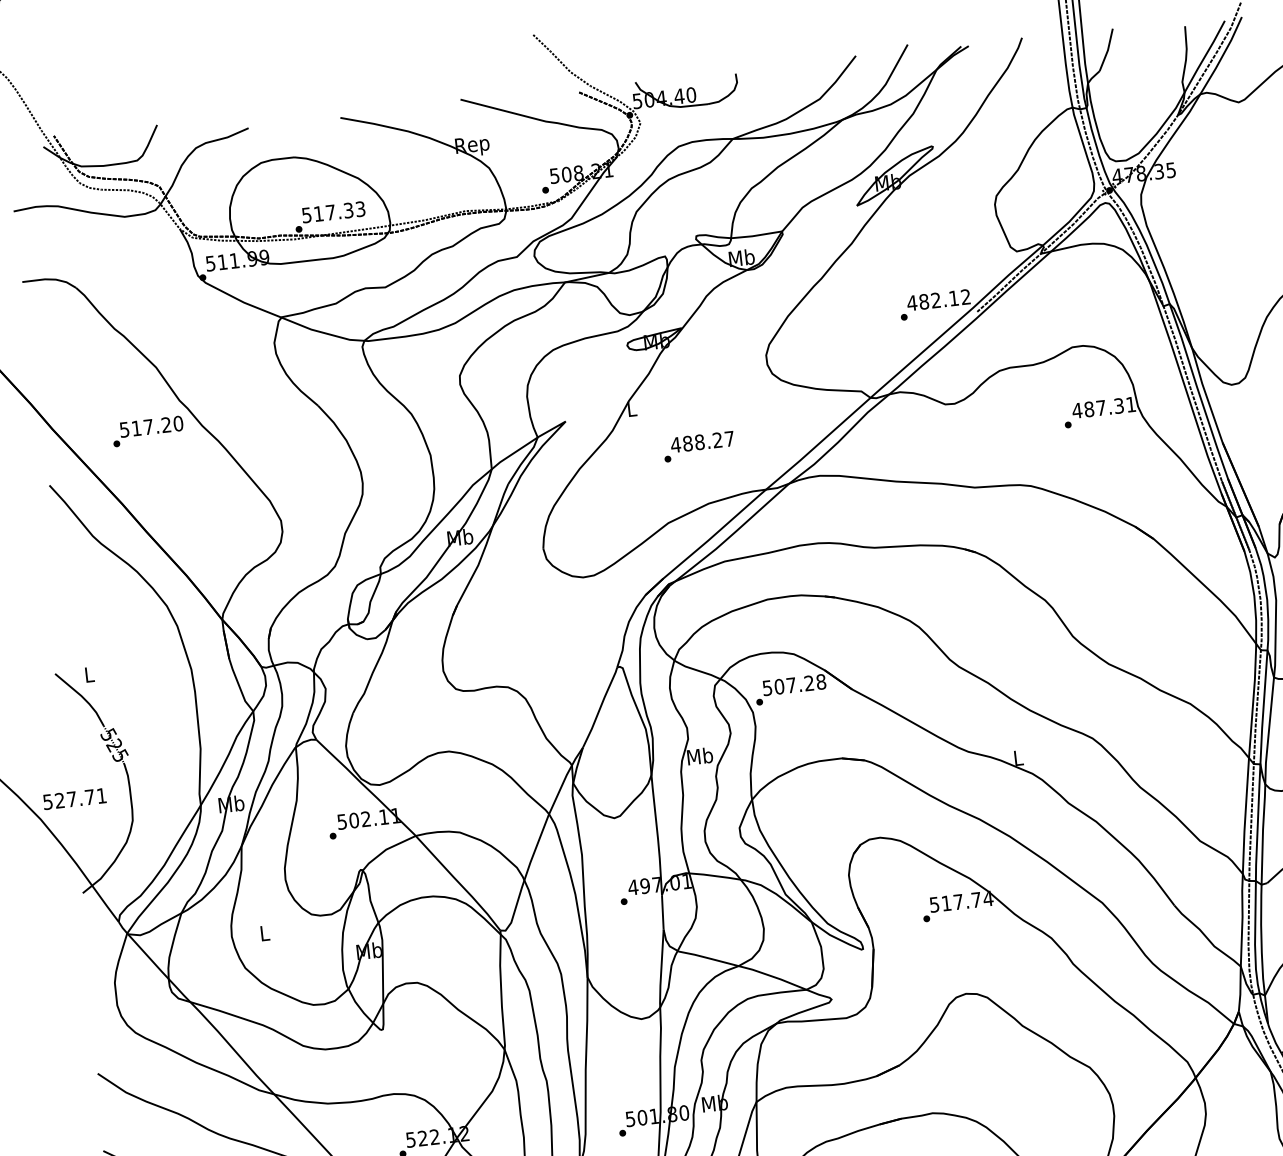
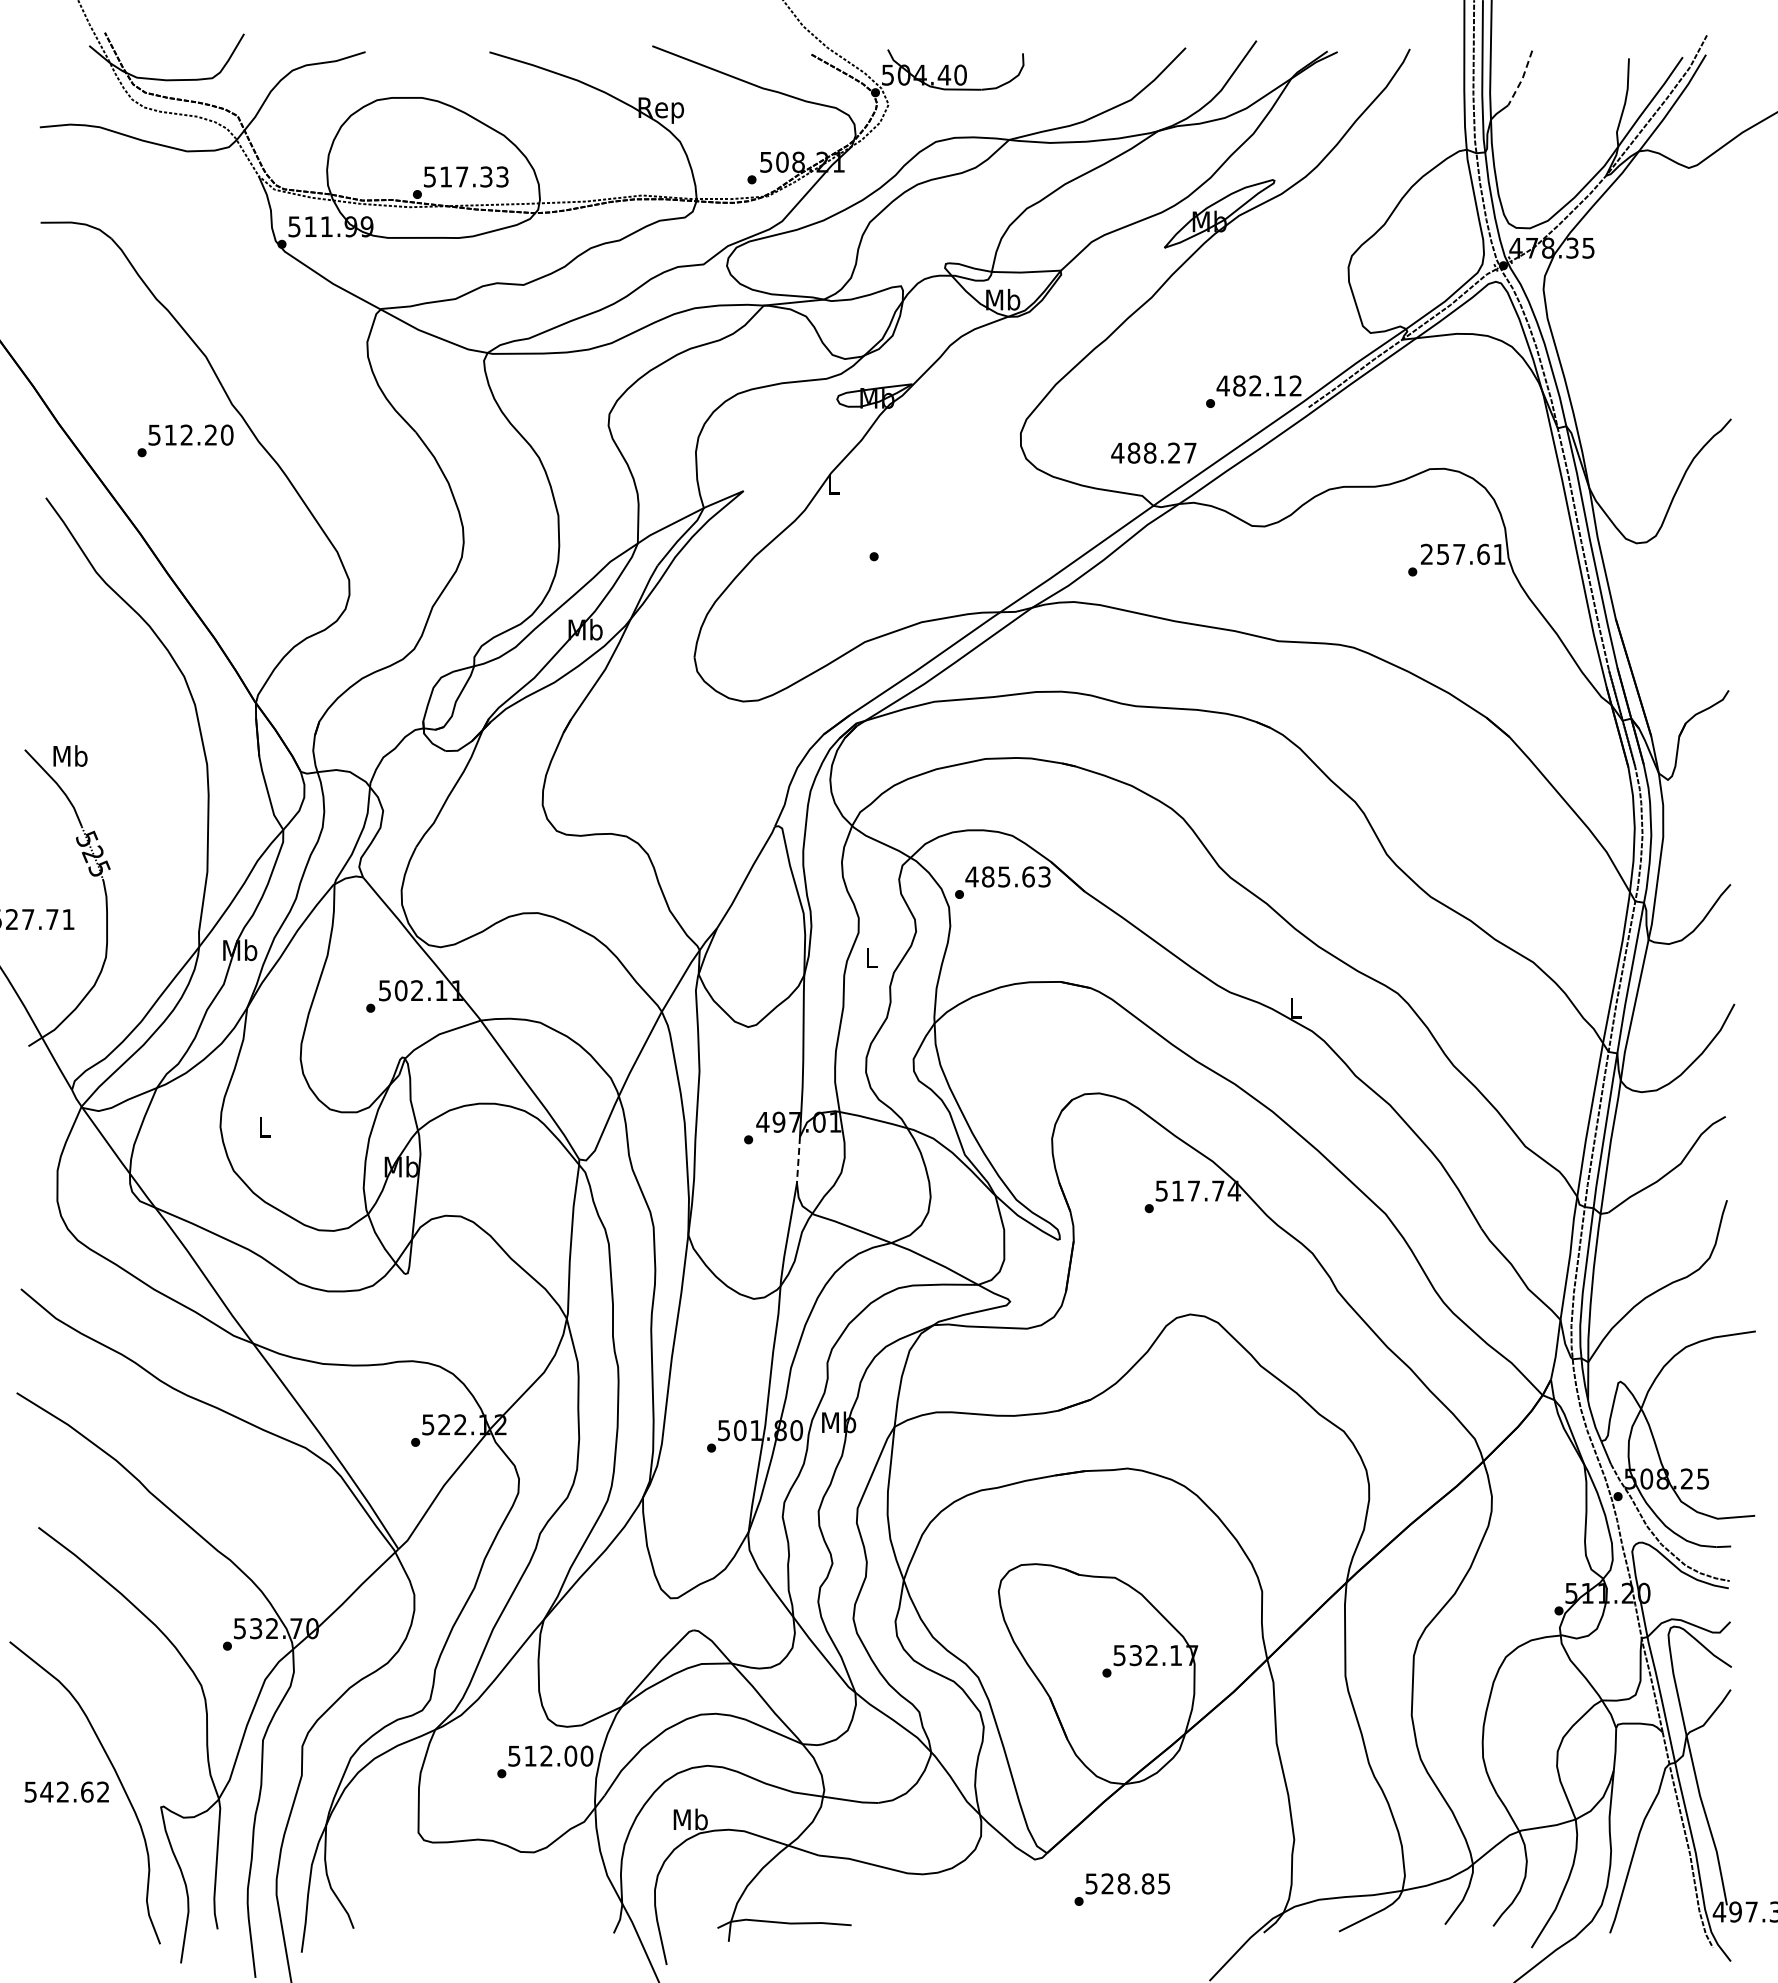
line: (1107, 50) -> (1522, 78), solid -> dashed
text: (1097, 407) -> (1454, 553), 487.31 -> 257.61
text: (148, 426) -> (186, 434), 517.20 -> 512.20
text: (702, 441) -> (1153, 452), moved
text: (89, 674) -> (70, 755), L -> Mb
text: (793, 684) -> (1007, 876), 507.28 -> 485.63
text: (699, 756) -> (871, 957), Mb -> L
line: (662, 912) -> (798, 1160), solid -> dashed

